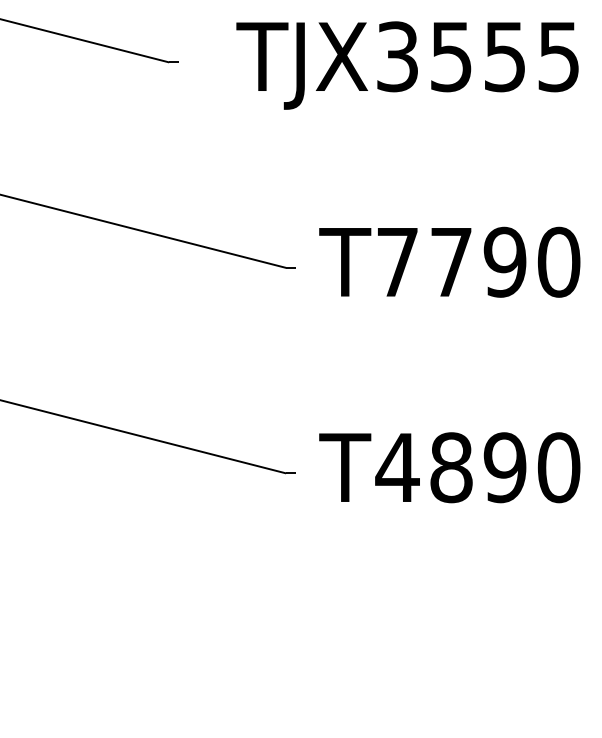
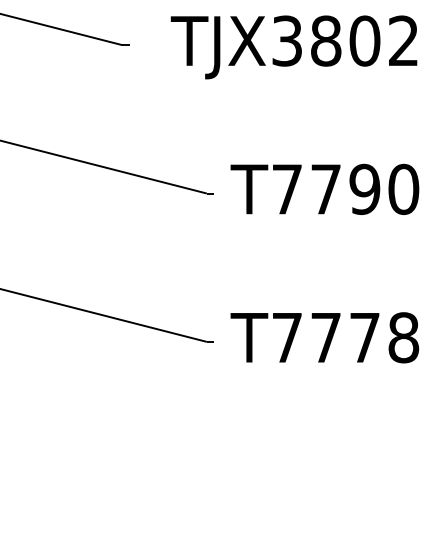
text: (504, 55) -> (364, 40), TJX3555 -> TJX3802
text: (478, 467) -> (345, 337), T4890 -> T7778

